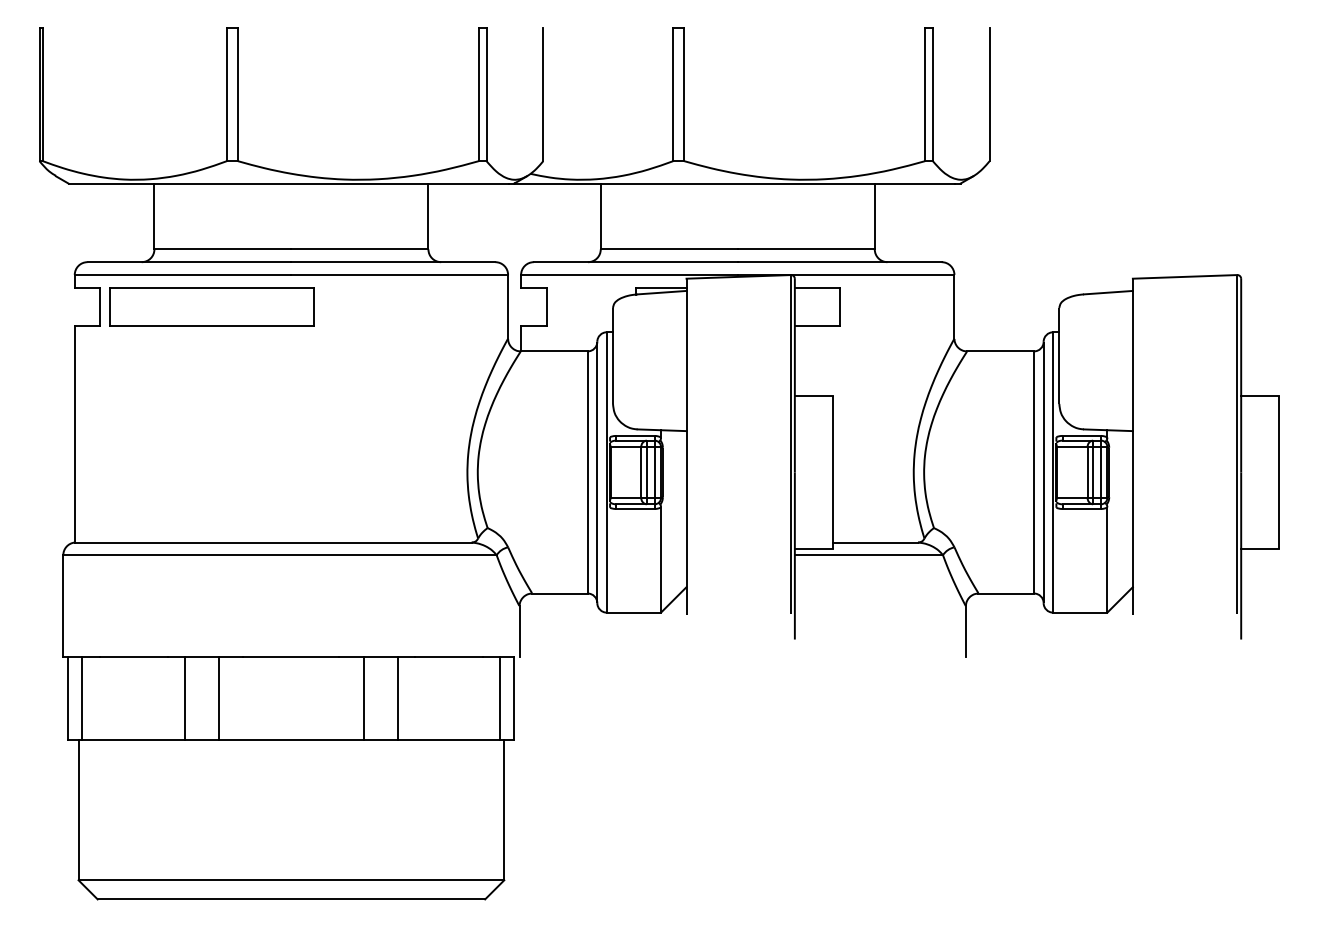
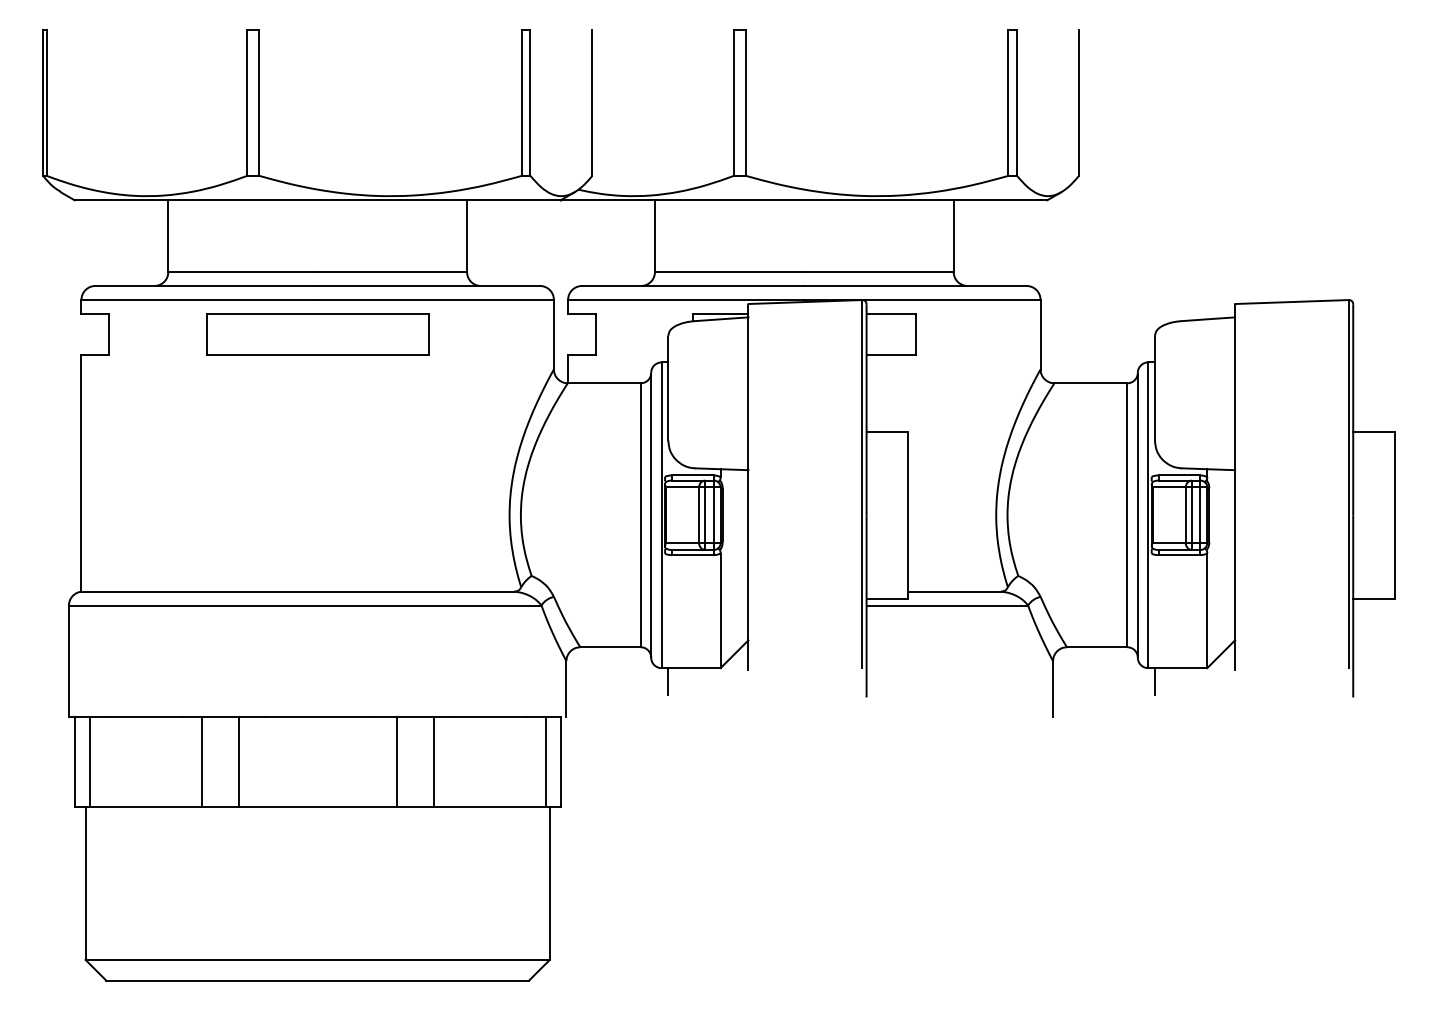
part: (211, 306) -> (316, 334), moved
line: (612, 624) -> (667, 681), added
line: (1059, 624) -> (1155, 681), added

